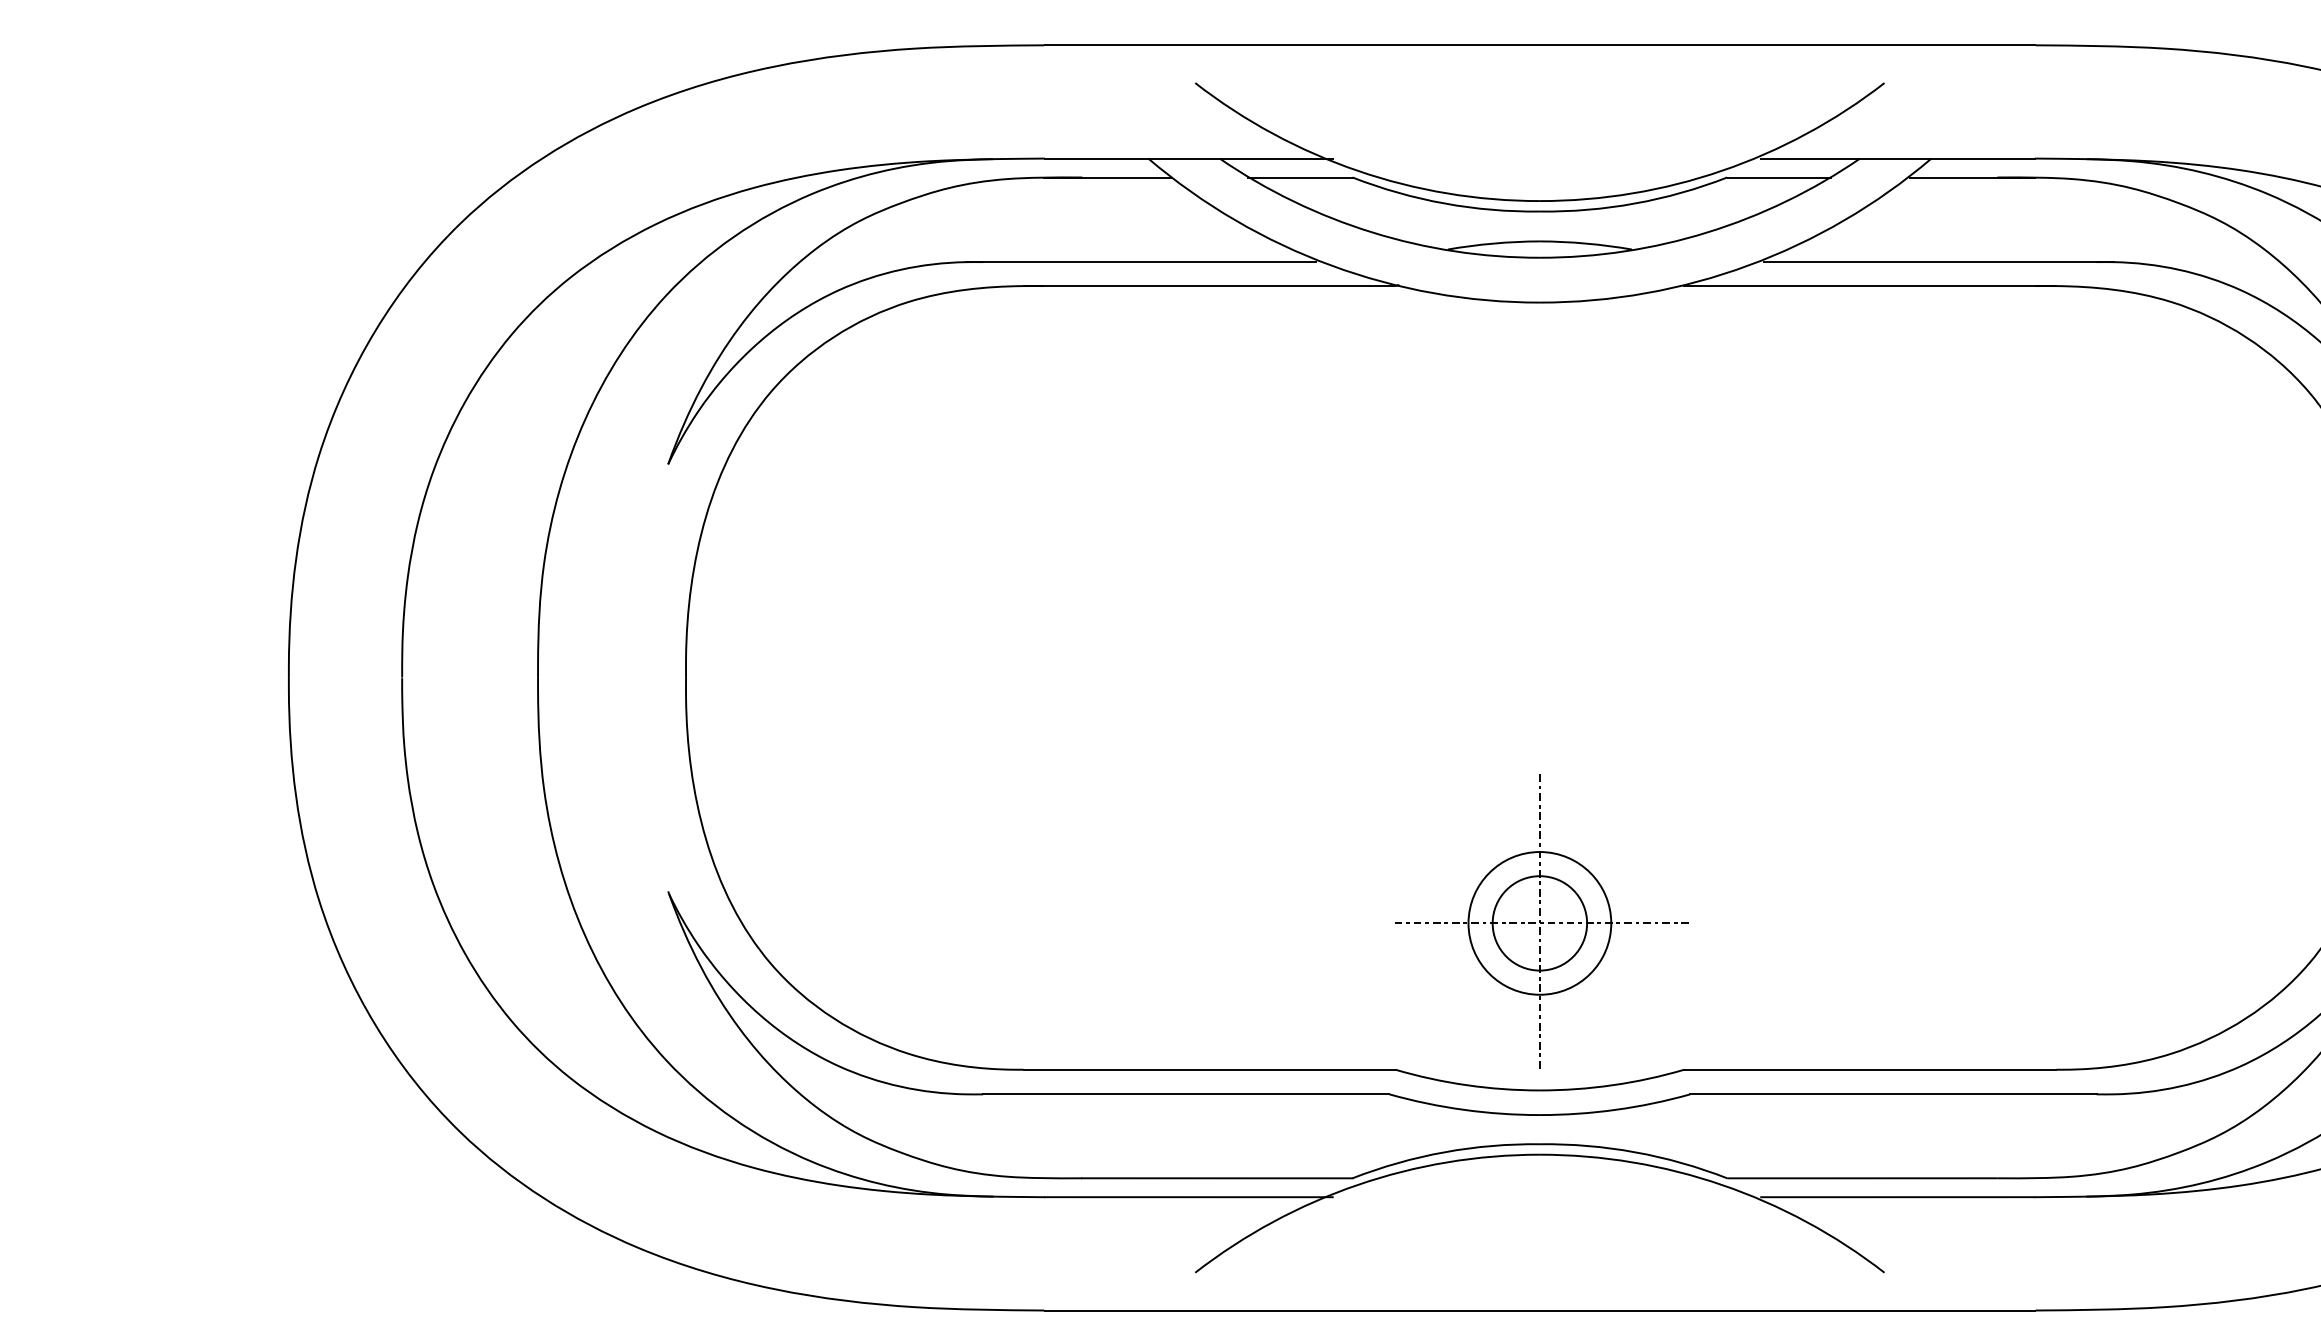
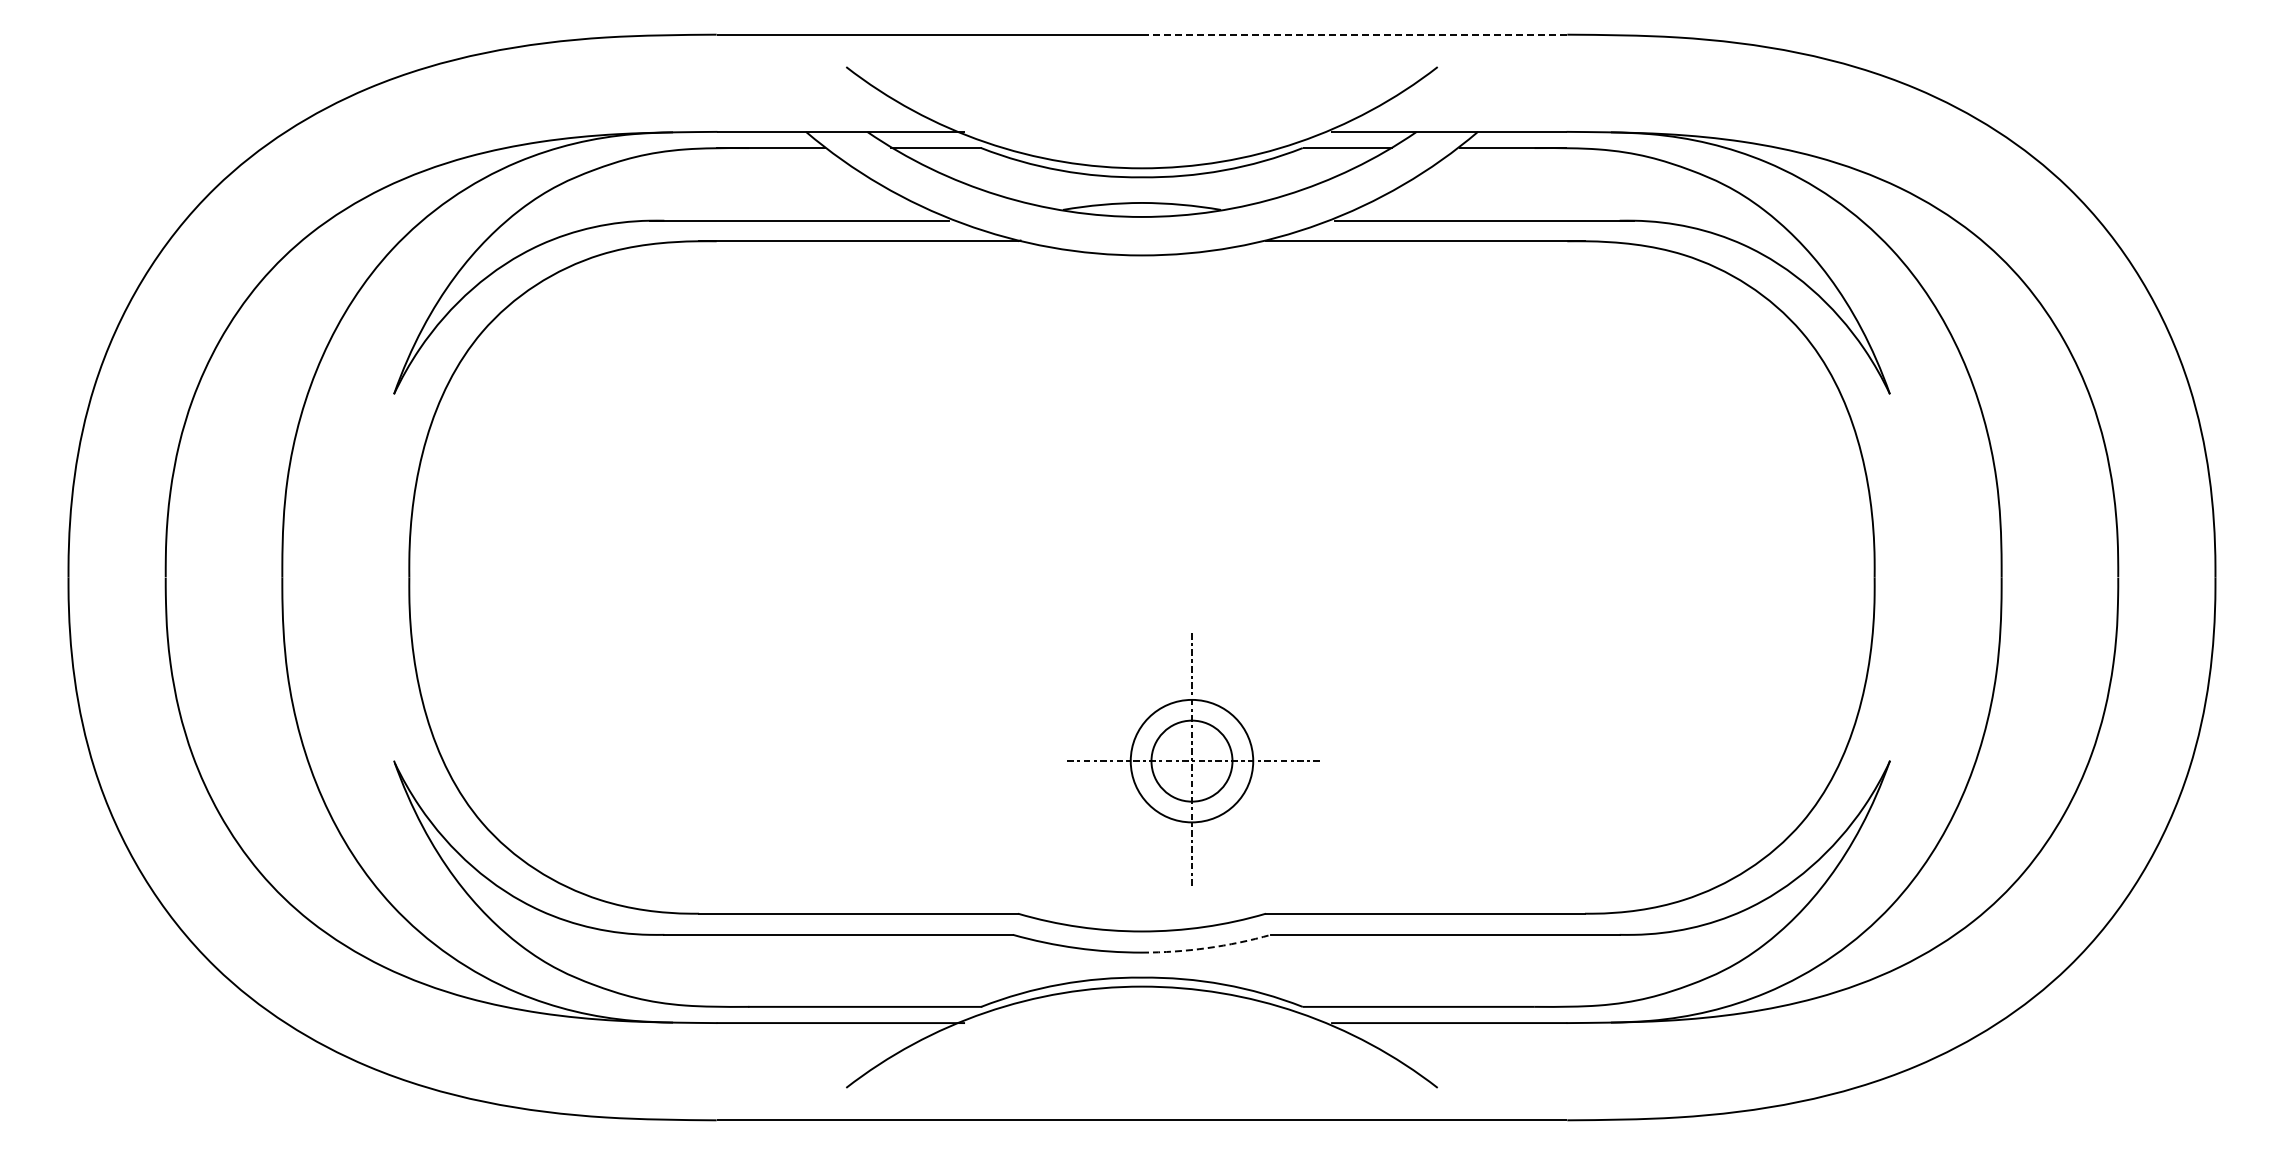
line: (1787, 45) -> (1354, 34), solid -> dashed
part: (1541, 921) -> (1193, 759), moved
arc: (1616, 1110) -> (1207, 948), solid -> dashed

